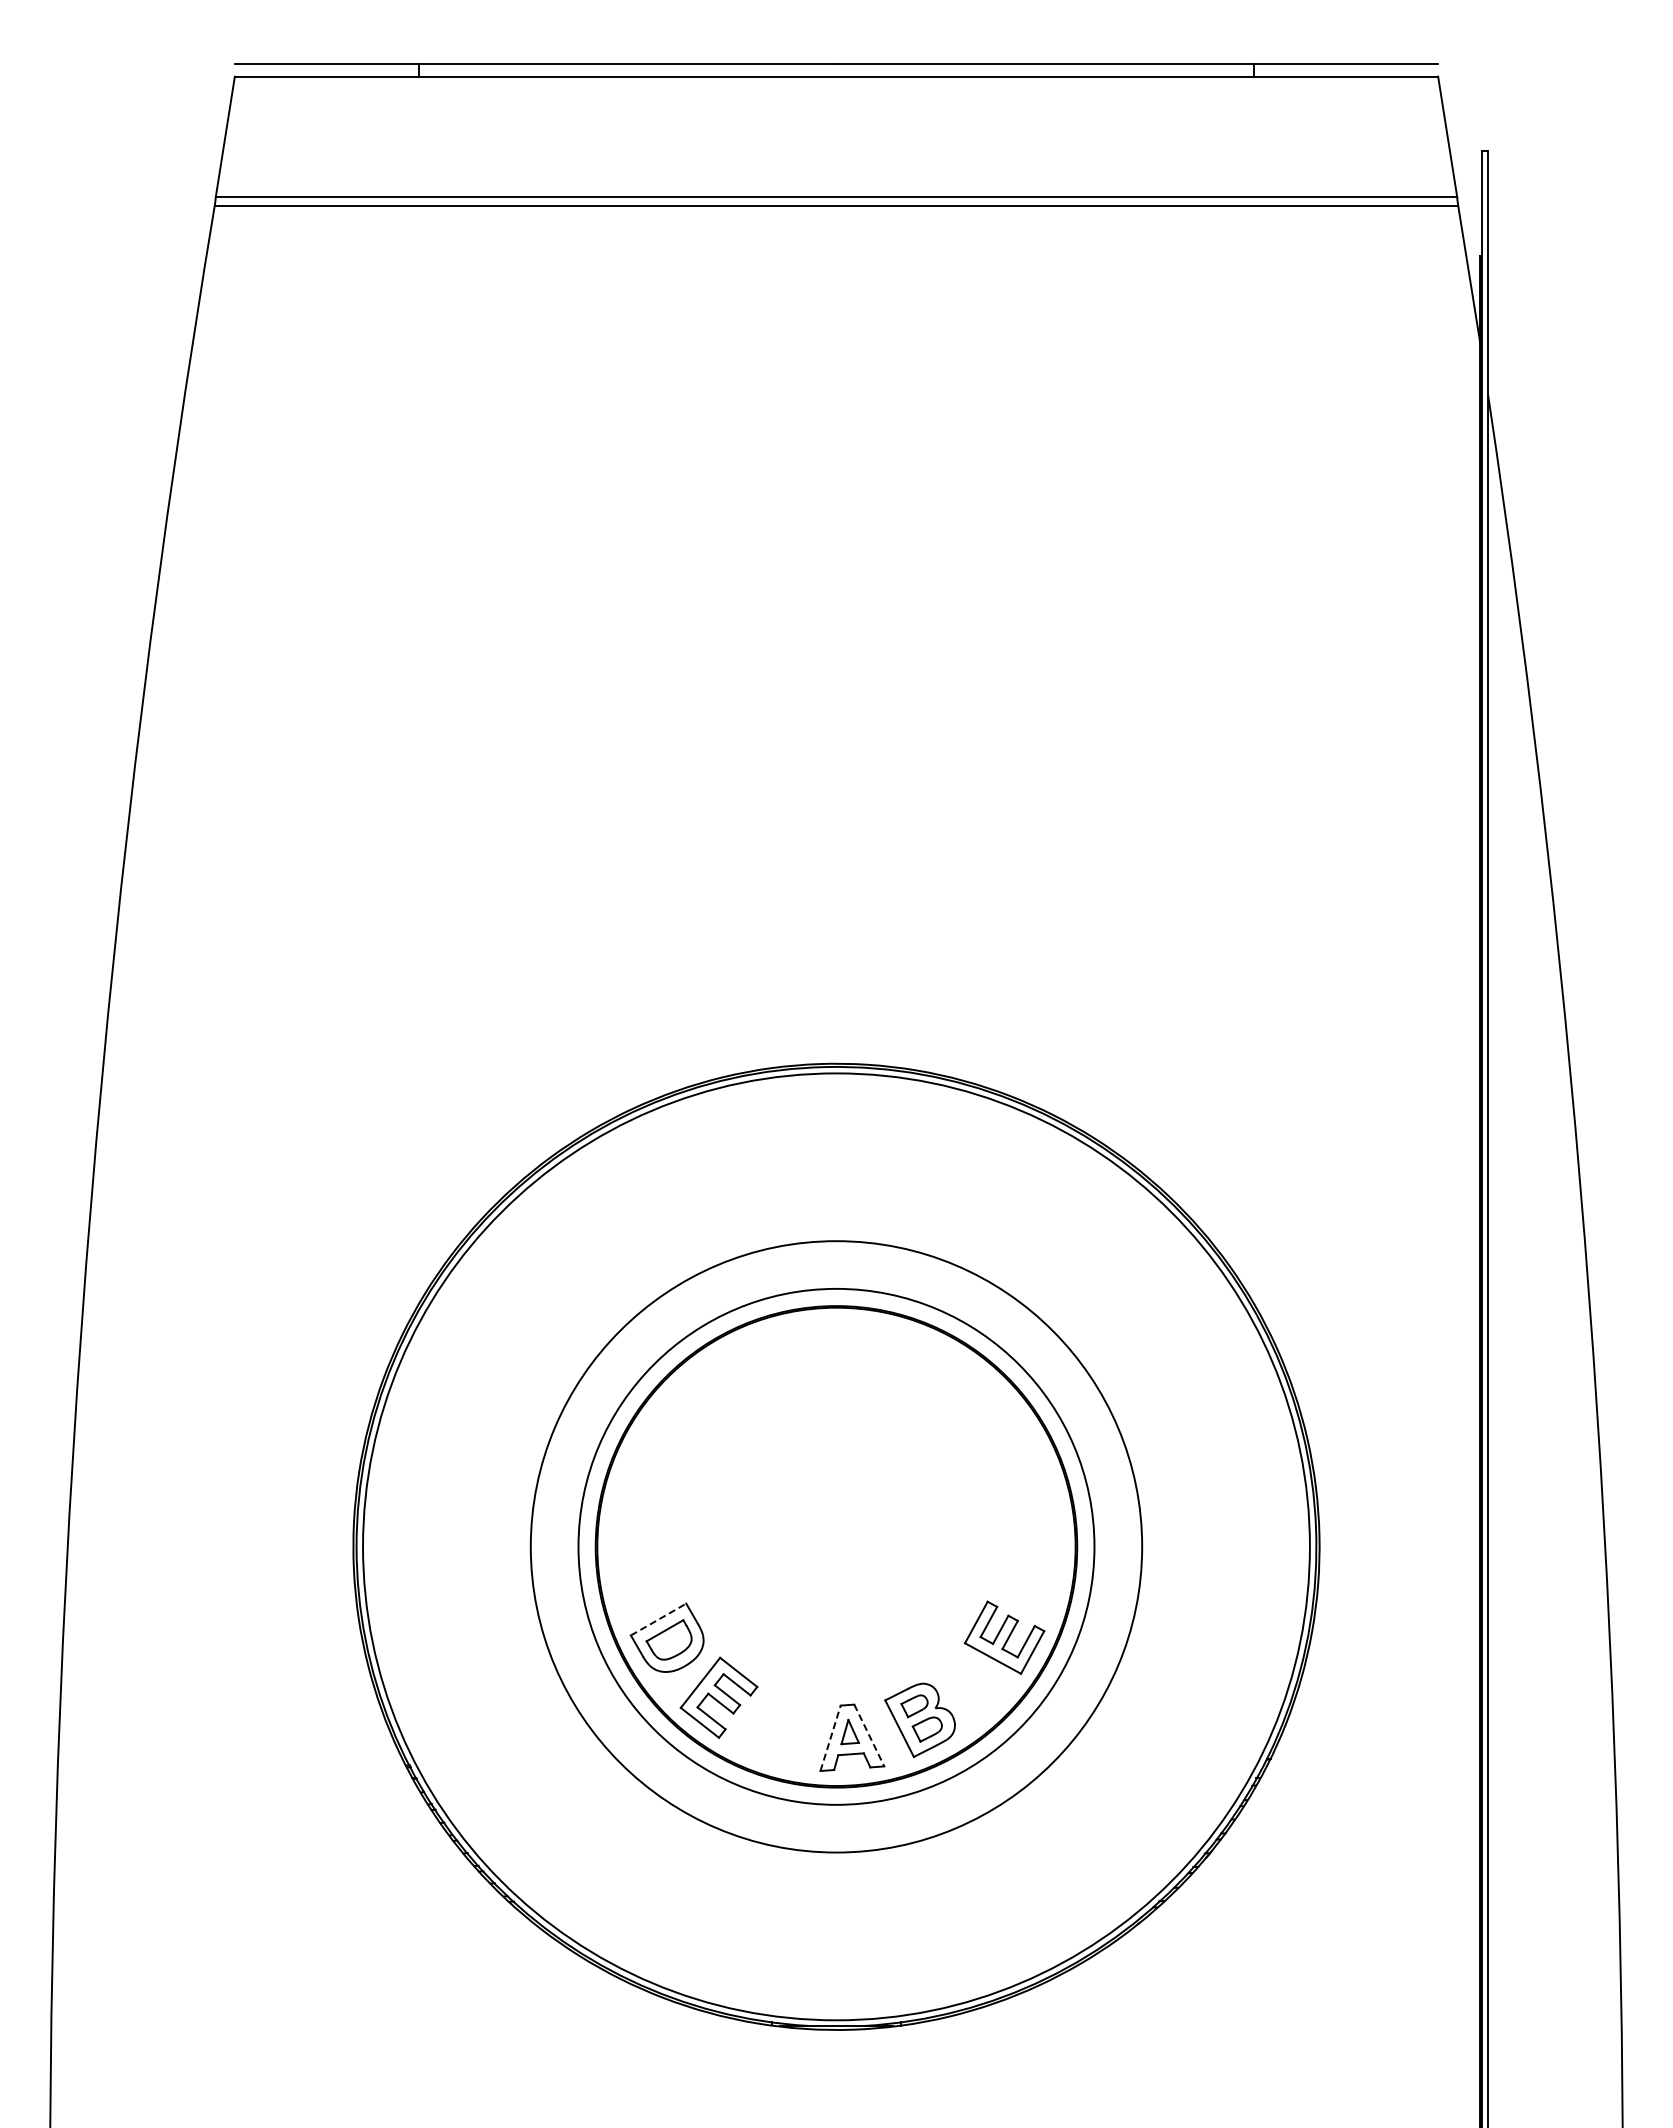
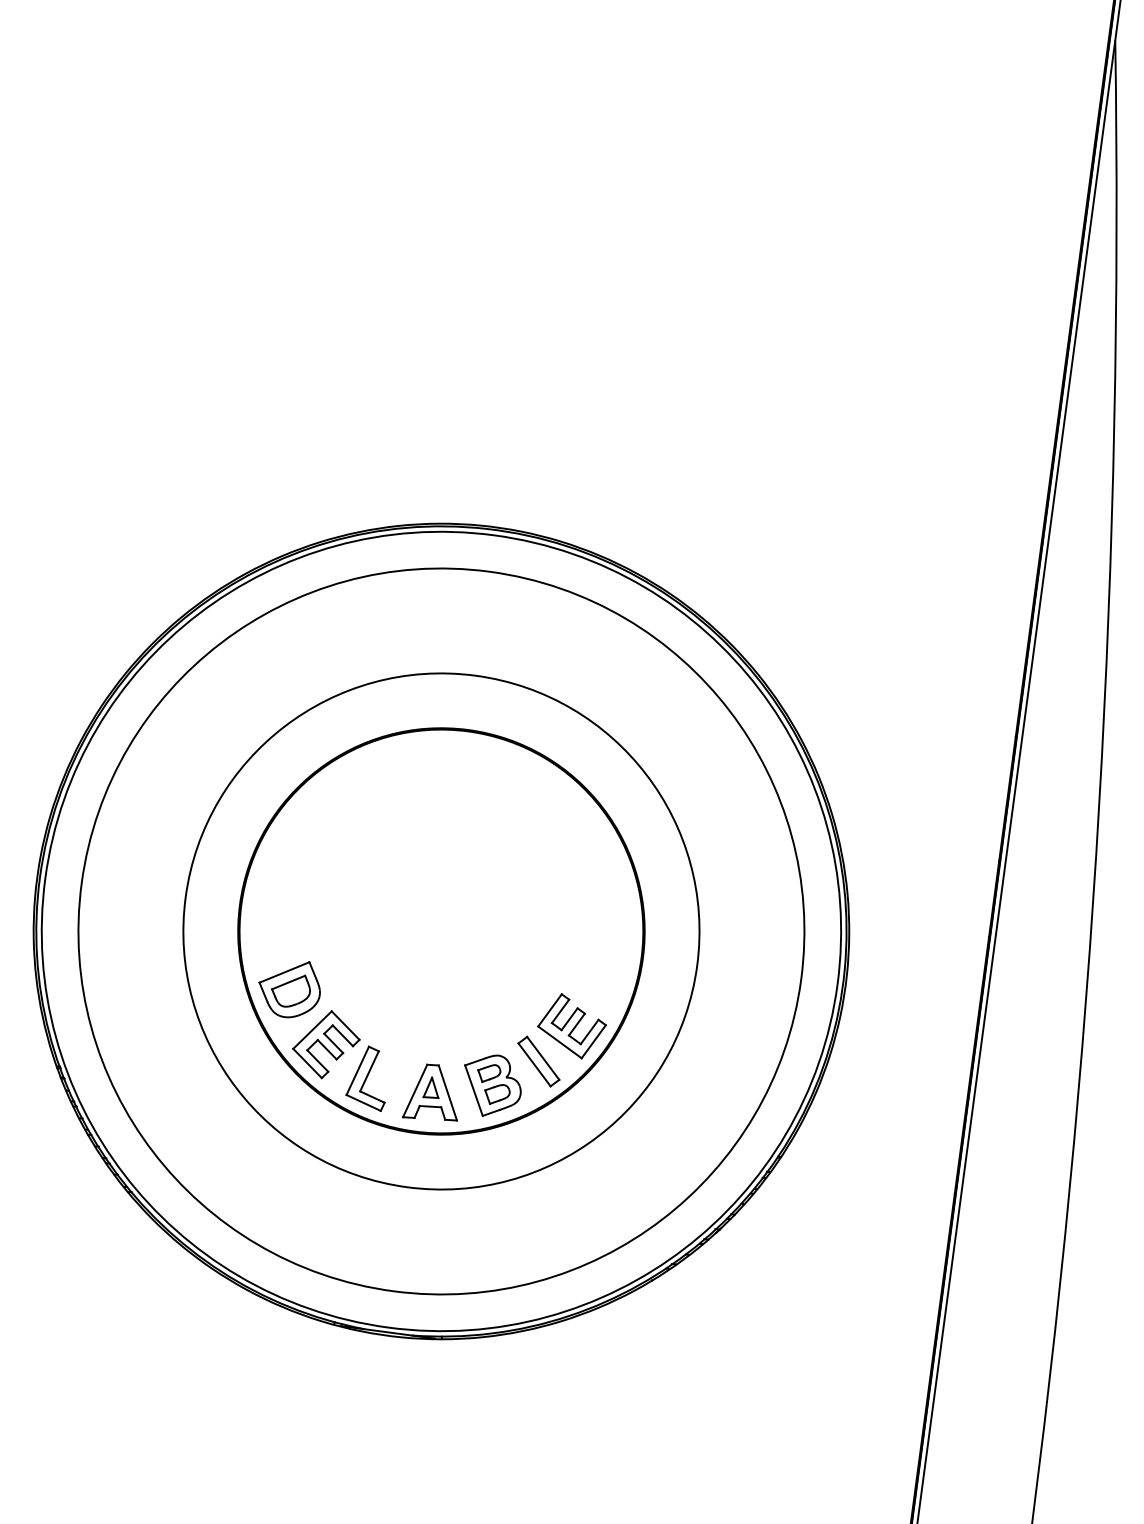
circle: (836, 1546) -> (441, 931), size x1.67
line: (658, 1619) -> (284, 972), dashed -> solid
part: (971, 1684) -> (539, 1061), added
part: (773, 1730) -> (368, 1078), added
line: (869, 1735) -> (448, 1093), dashed -> solid
line: (830, 1737) -> (415, 1090), dashed -> solid

